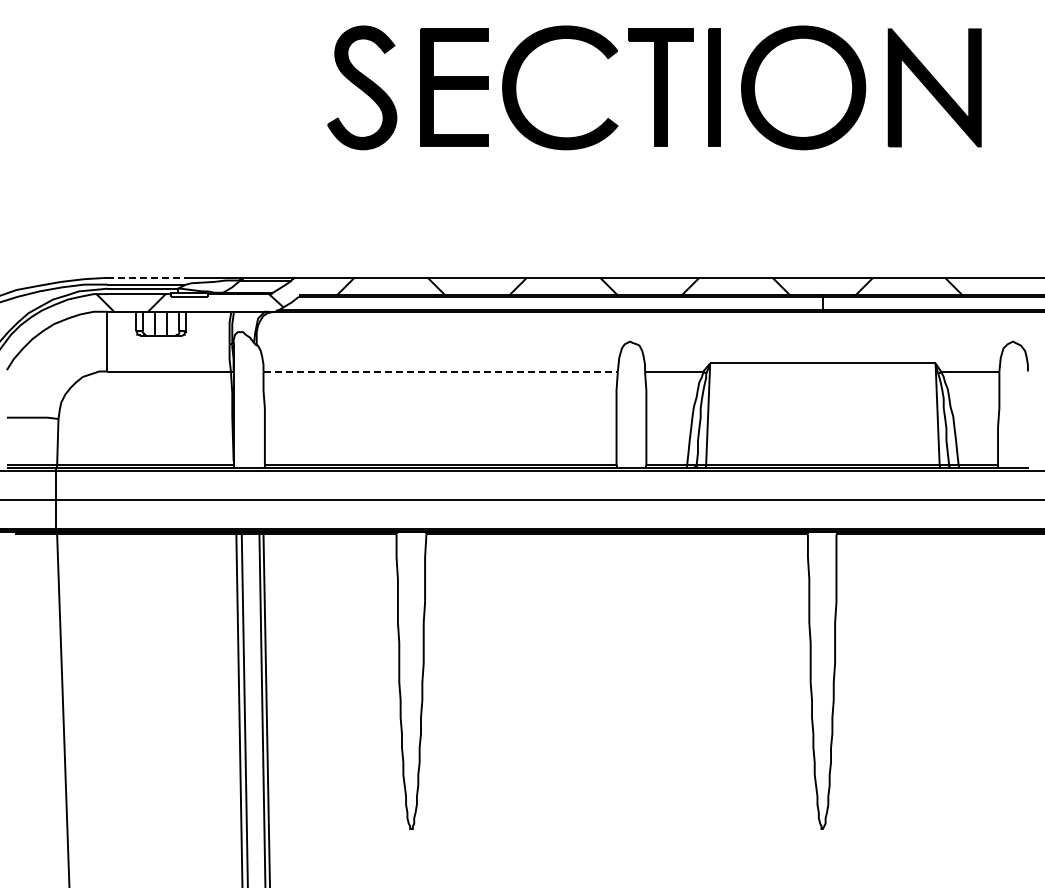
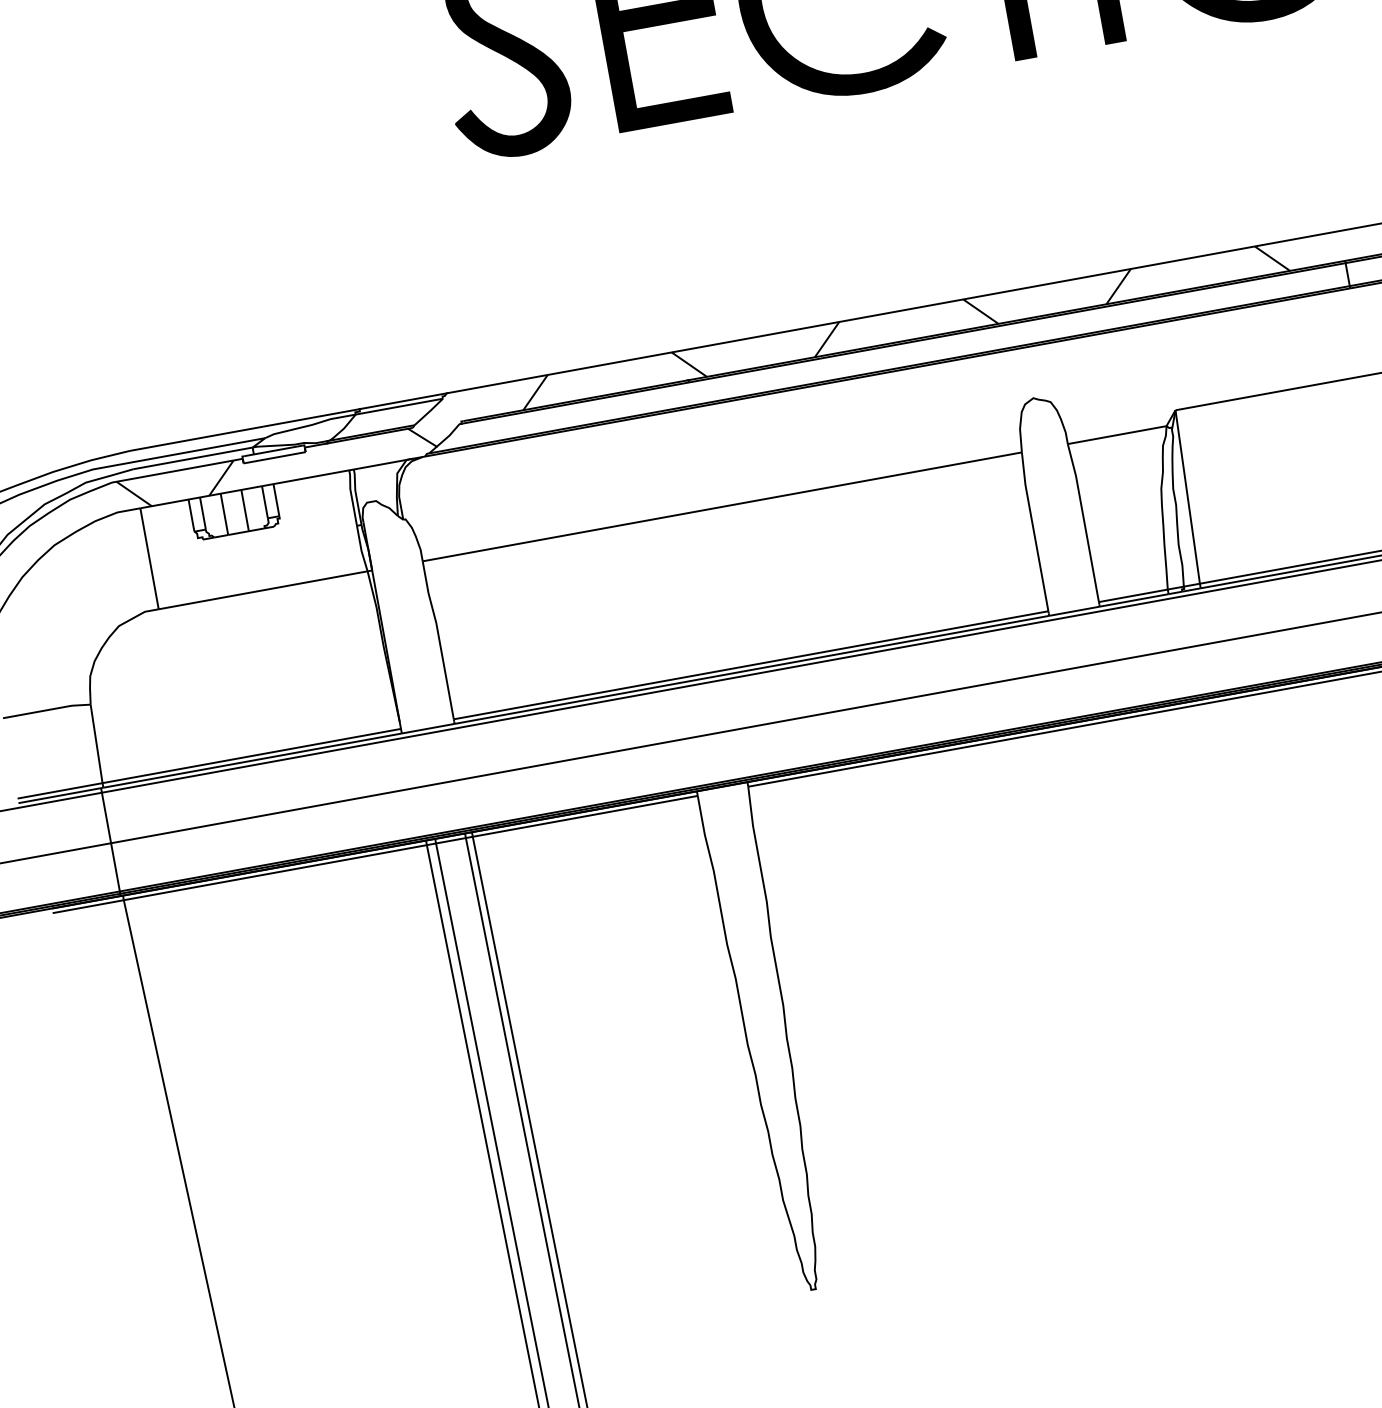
line: (147, 277) -> (197, 438), dashed -> solid
line: (441, 371) -> (723, 506), dashed -> solid

